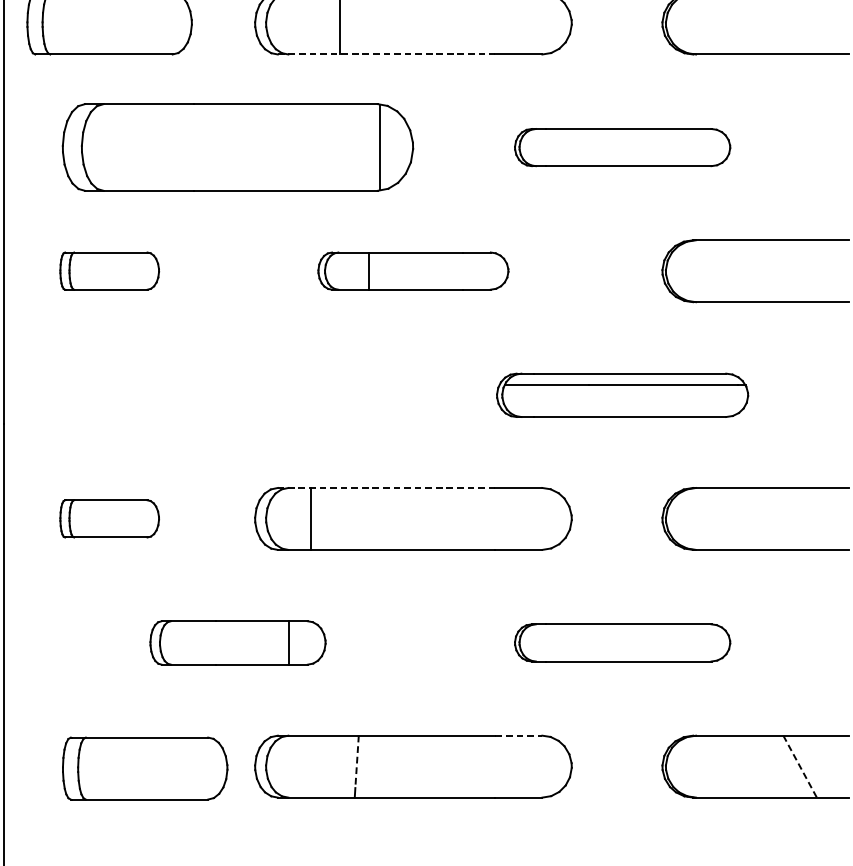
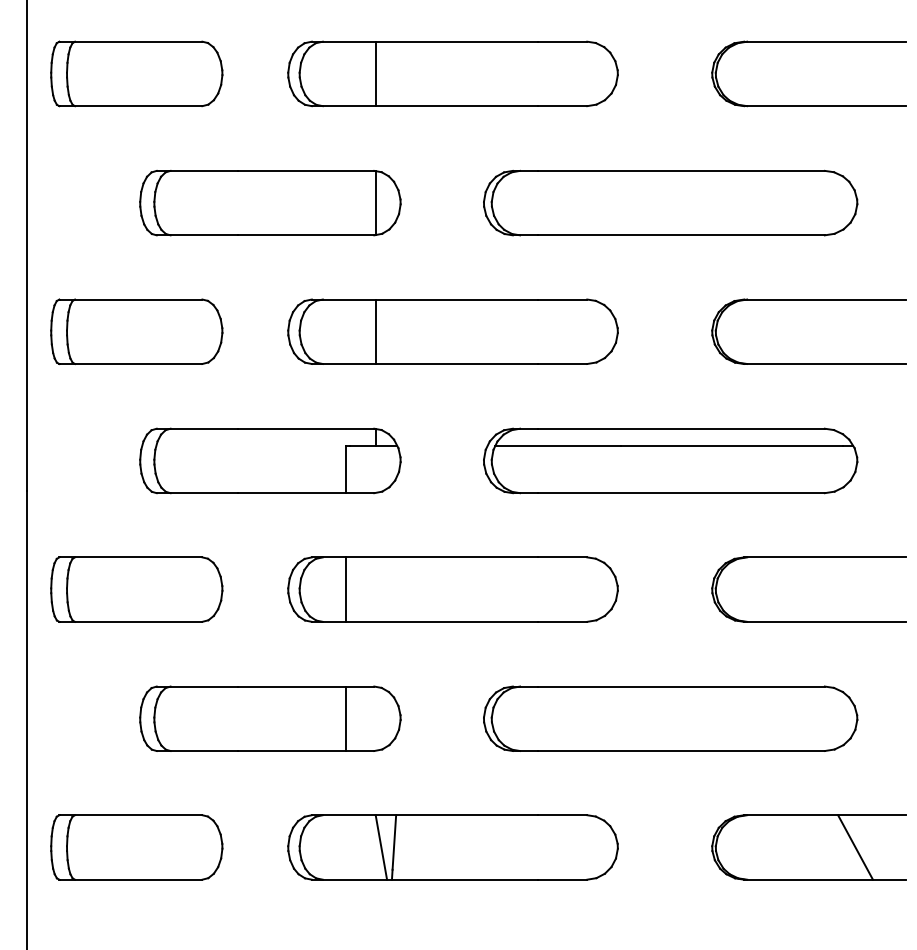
line: (386, 54) -> (425, 106), dashed -> solid
part: (238, 147) -> (270, 203), size x0.71
part: (622, 147) -> (670, 202), size x1.67
part: (109, 270) -> (136, 331), size x1.67
part: (412, 270) -> (452, 331), size x1.67
part: (238, 394) -> (270, 460), added
part: (622, 394) -> (670, 460), size x1.43
line: (386, 488) -> (424, 557), dashed -> solid
part: (109, 518) -> (136, 589), size x1.67
part: (238, 642) -> (270, 718), size x1.43
part: (622, 642) -> (670, 718), size x1.67
line: (519, 735) -> (563, 815), dashed -> solid
line: (357, 761) -> (394, 842), dashed -> solid
line: (344, 766) -> (381, 847), added
line: (800, 766) -> (855, 847), dashed -> solid
part: (144, 768) -> (136, 847), moved

